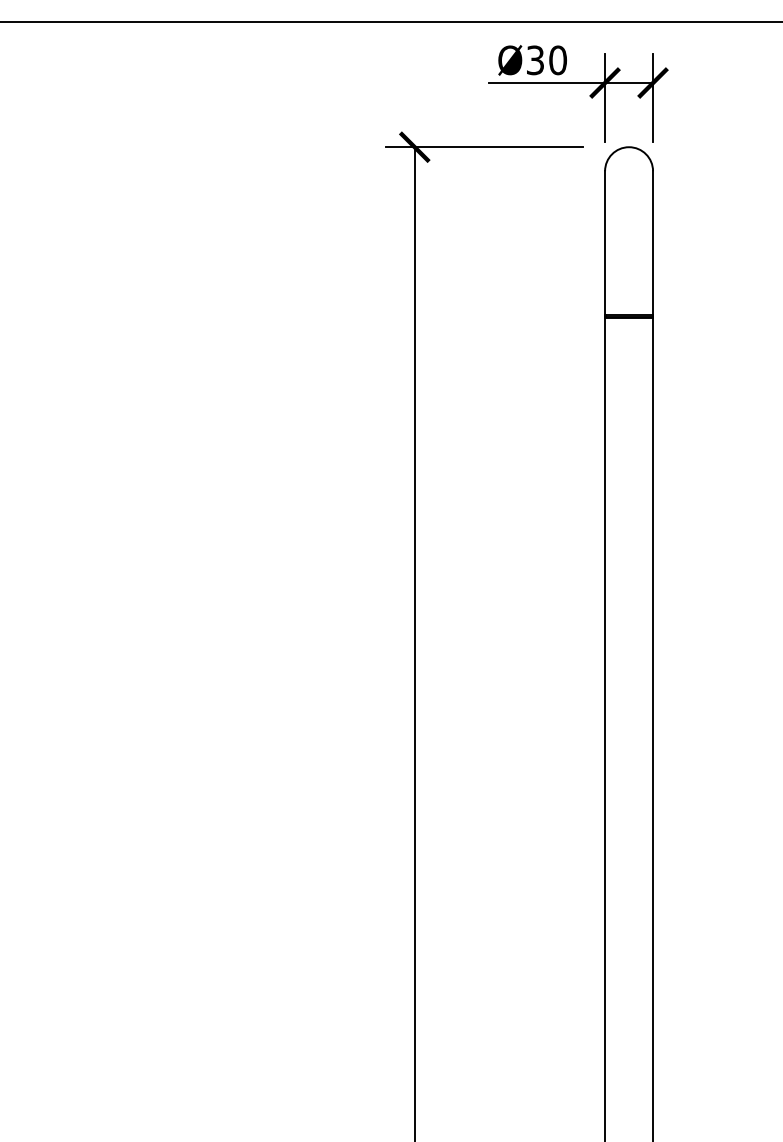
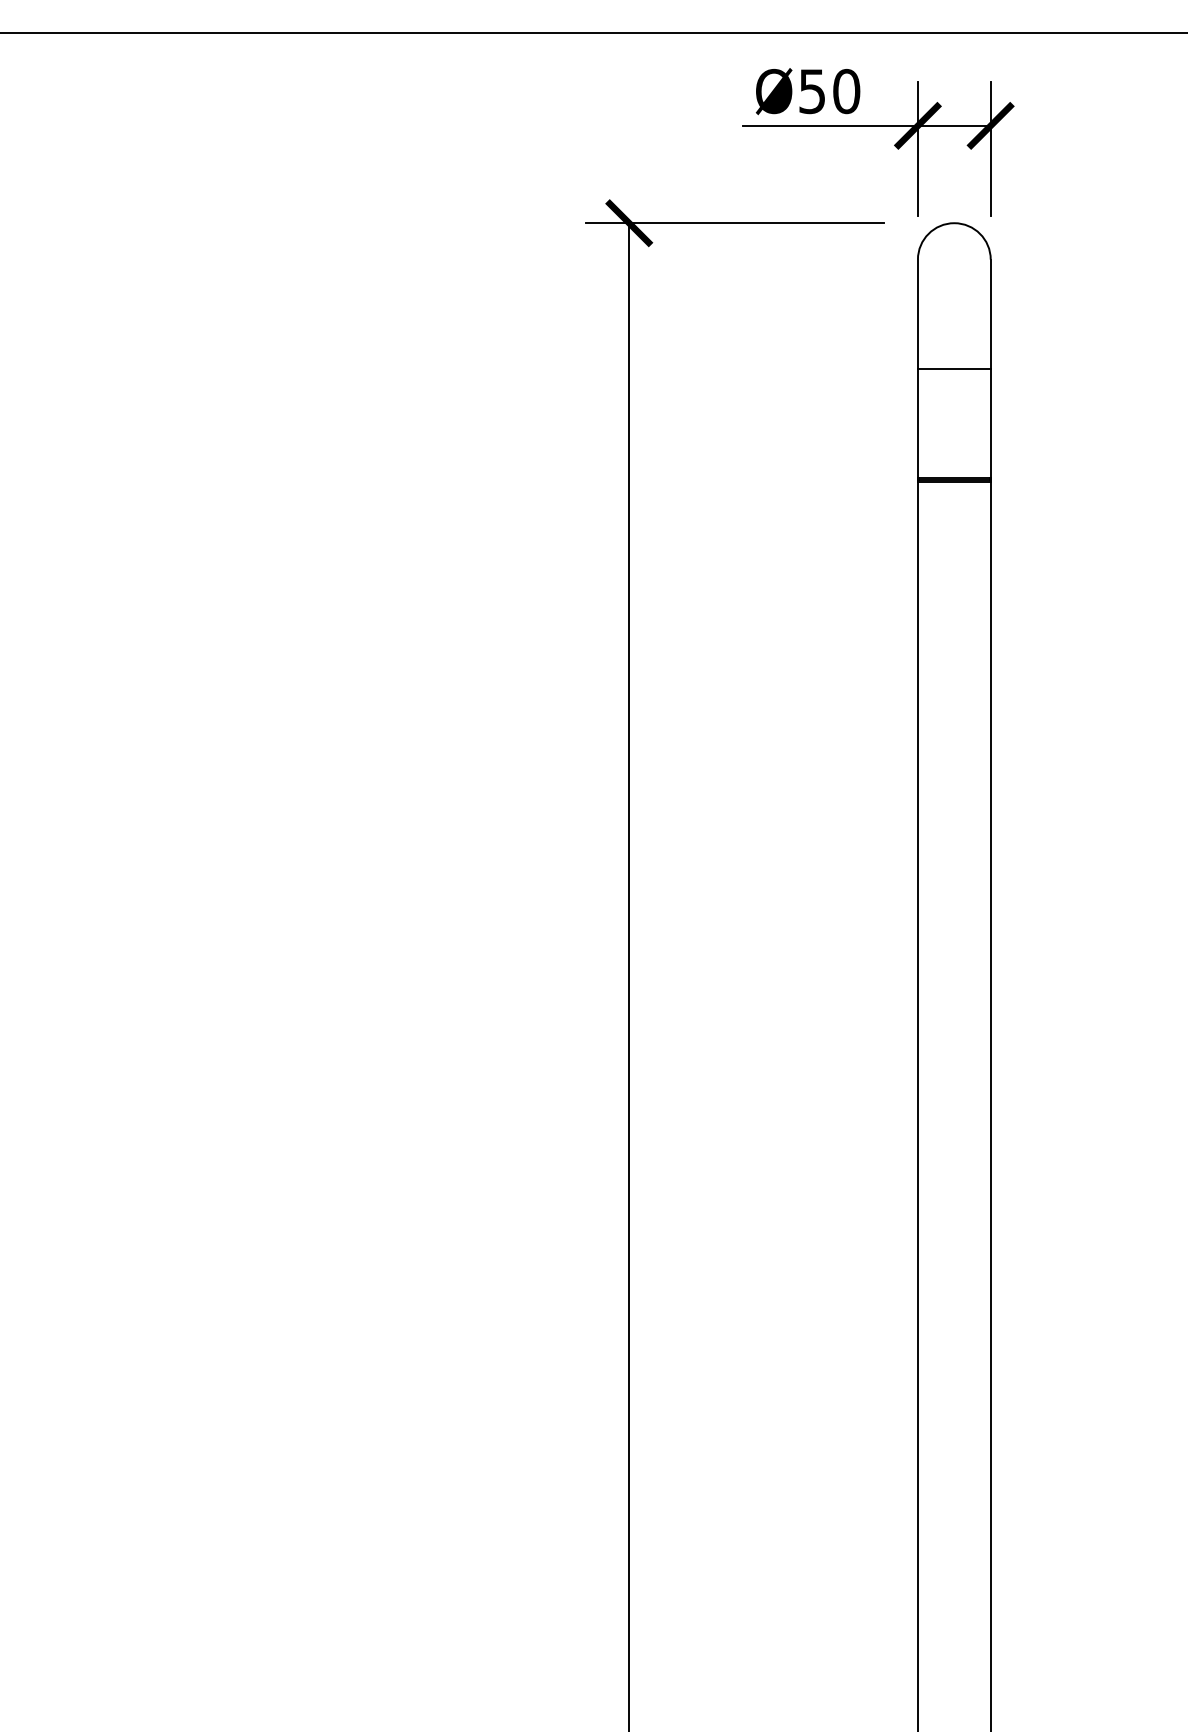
text: (535, 59) -> (812, 90), Ø30 -> Ø50
line: (629, 243) -> (954, 369), added

